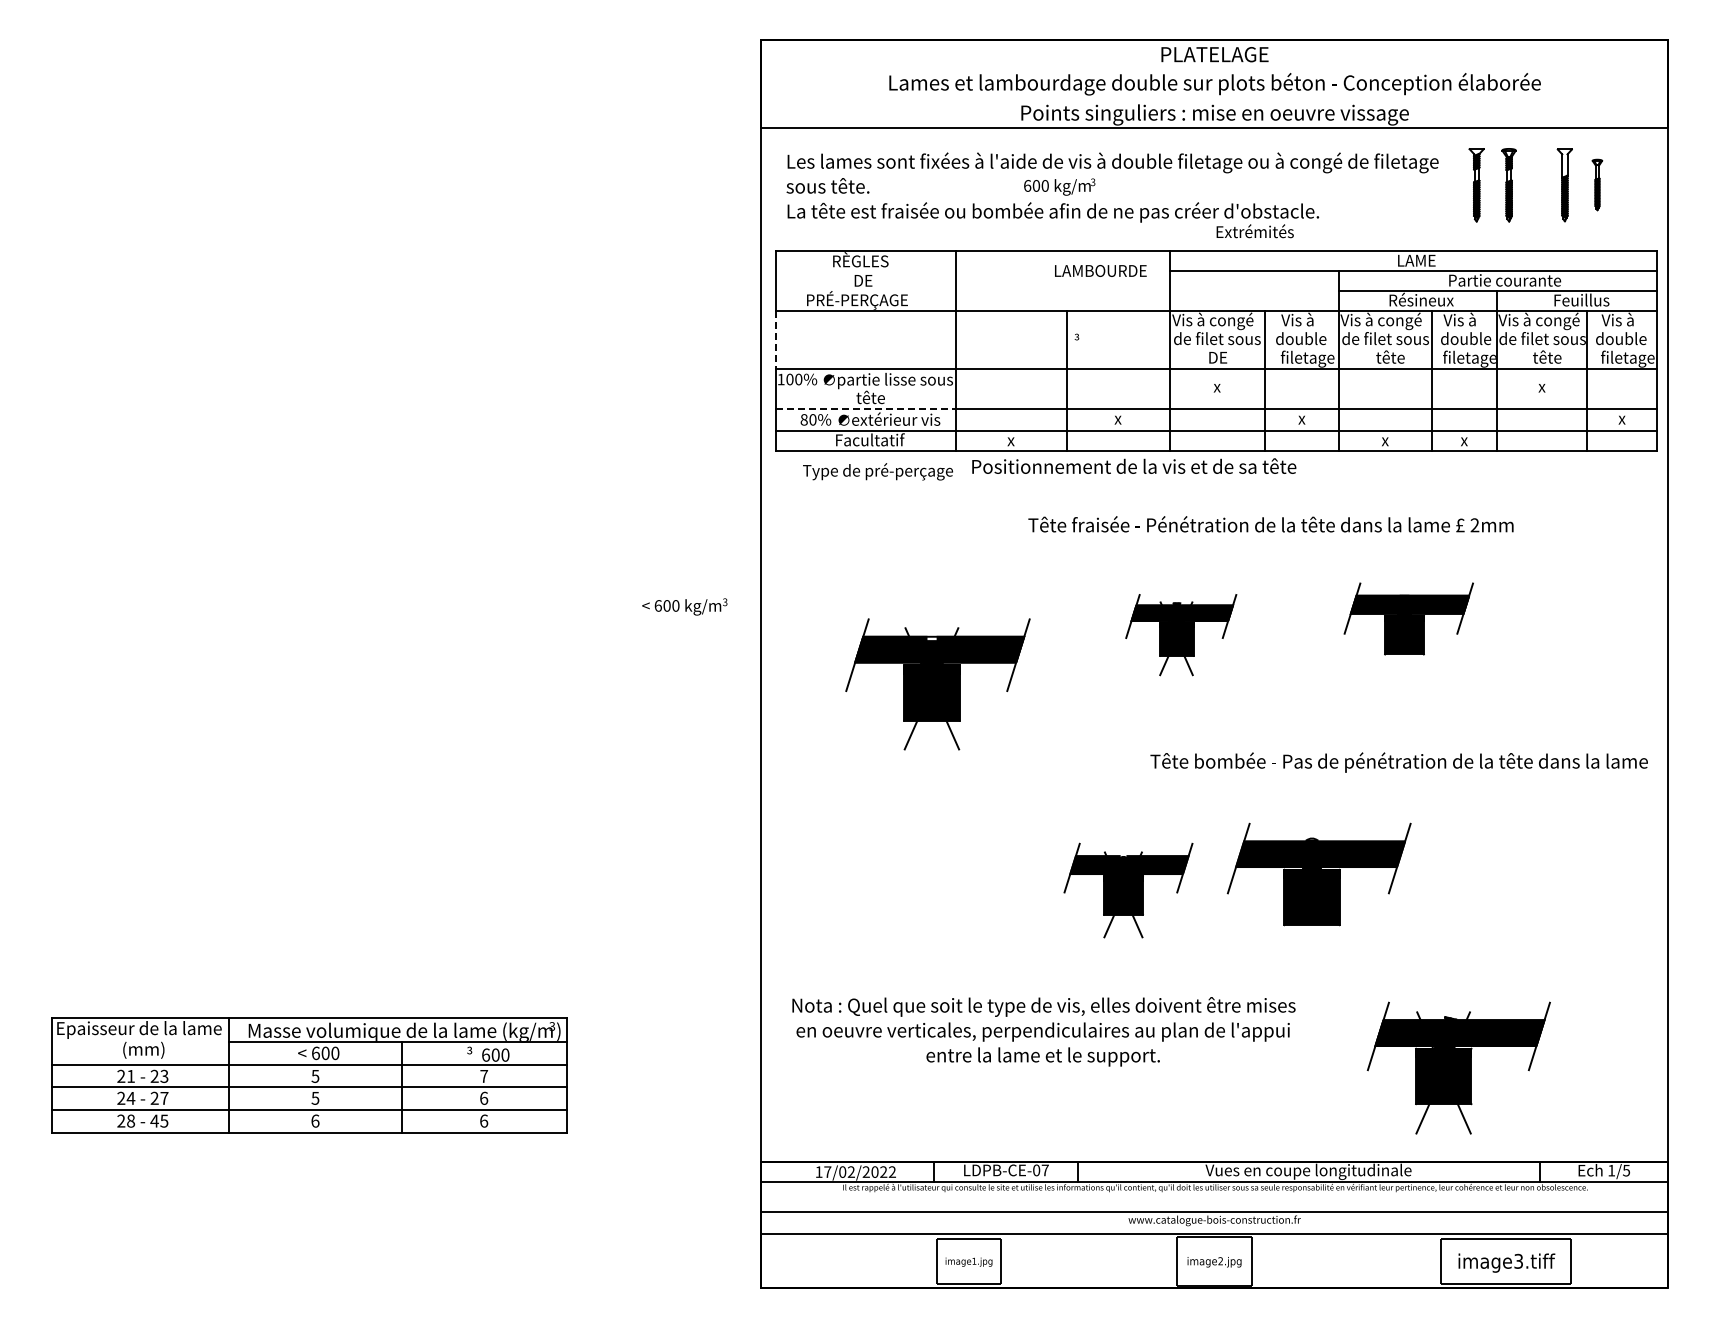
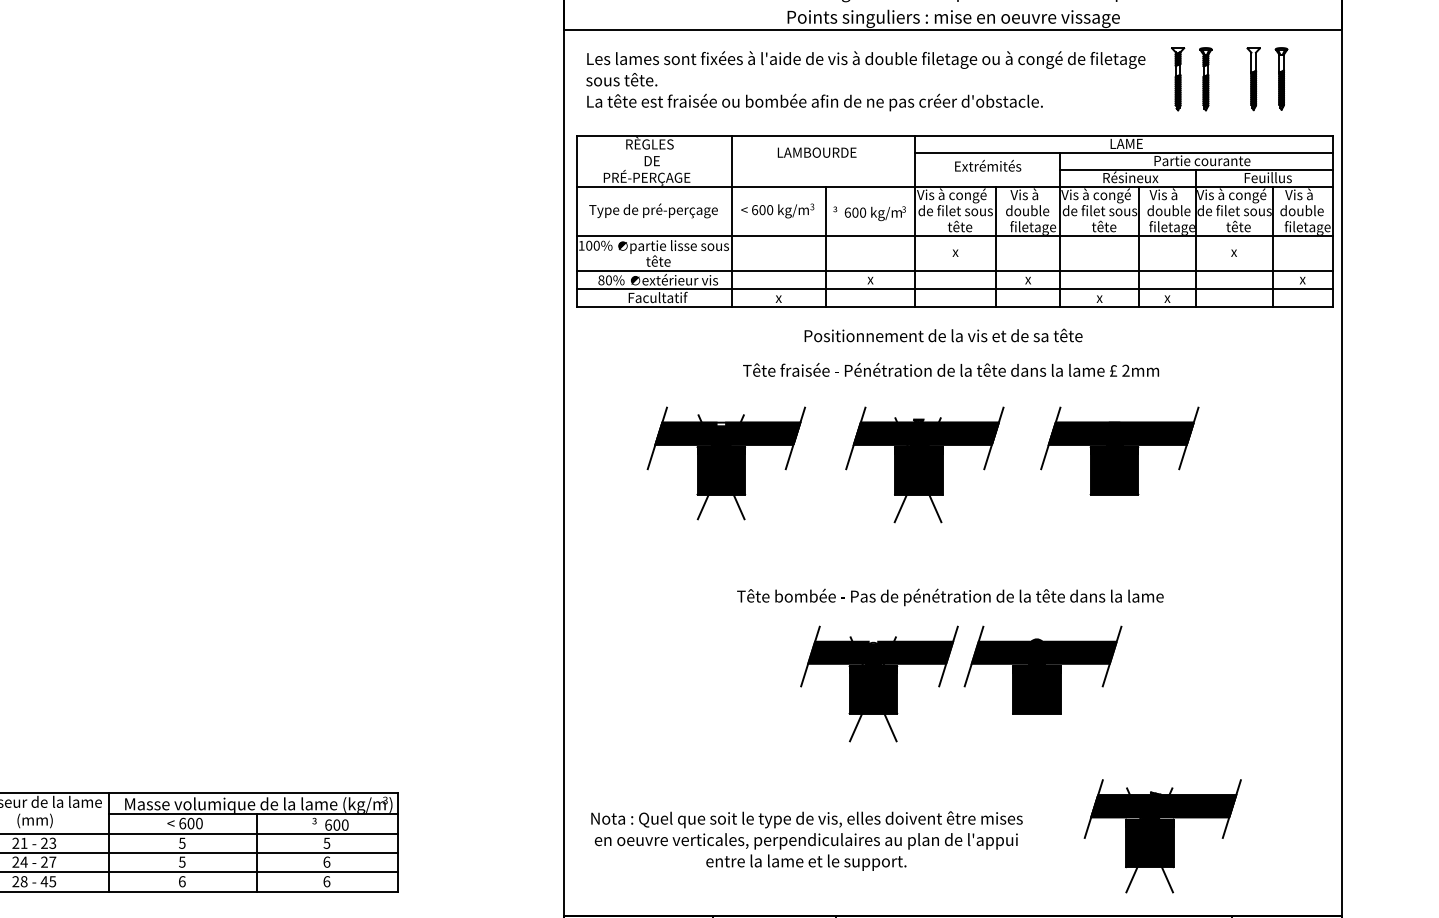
part: (1597, 184) -> (1281, 78), size x1.43
text: (1059, 186) -> (875, 213), moved
text: (1254, 231) -> (987, 166), moved
text: (1100, 270) -> (816, 152), moved
line: (775, 340) -> (576, 212), dashed -> solid
text: (1222, 356) -> (960, 226), DE -> tête
line: (866, 408) -> (654, 270), dashed -> solid
text: (1134, 465) -> (943, 334), moved
text: (877, 471) -> (653, 210), moved
text: (1270, 524) -> (950, 370), moved
text: (684, 606) -> (777, 210), moved
part: (1408, 618) -> (1119, 450), size x1.43
part: (1180, 634) -> (924, 464), size x1.67
part: (937, 684) -> (725, 463), moved
text: (1398, 762) -> (949, 597), moved
part: (1128, 890) -> (879, 683), size x1.43
text: (1043, 1031) -> (806, 840), moved
text: (484, 1076) -> (327, 843), 7 -> 5

